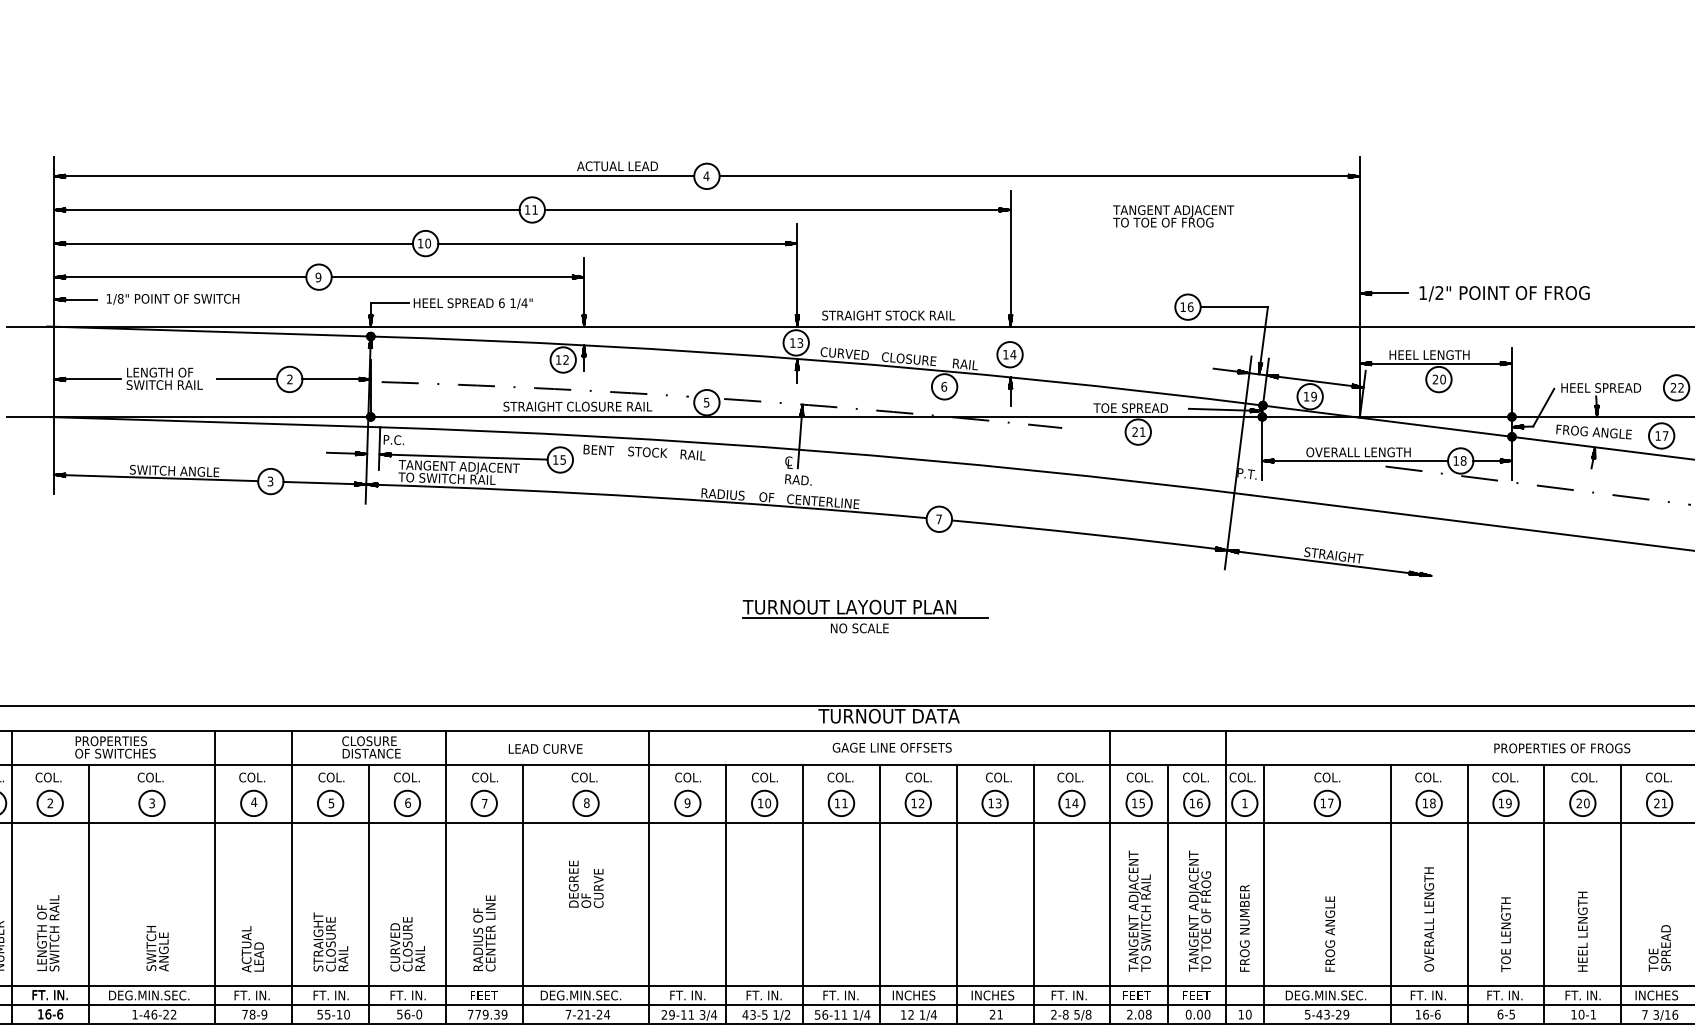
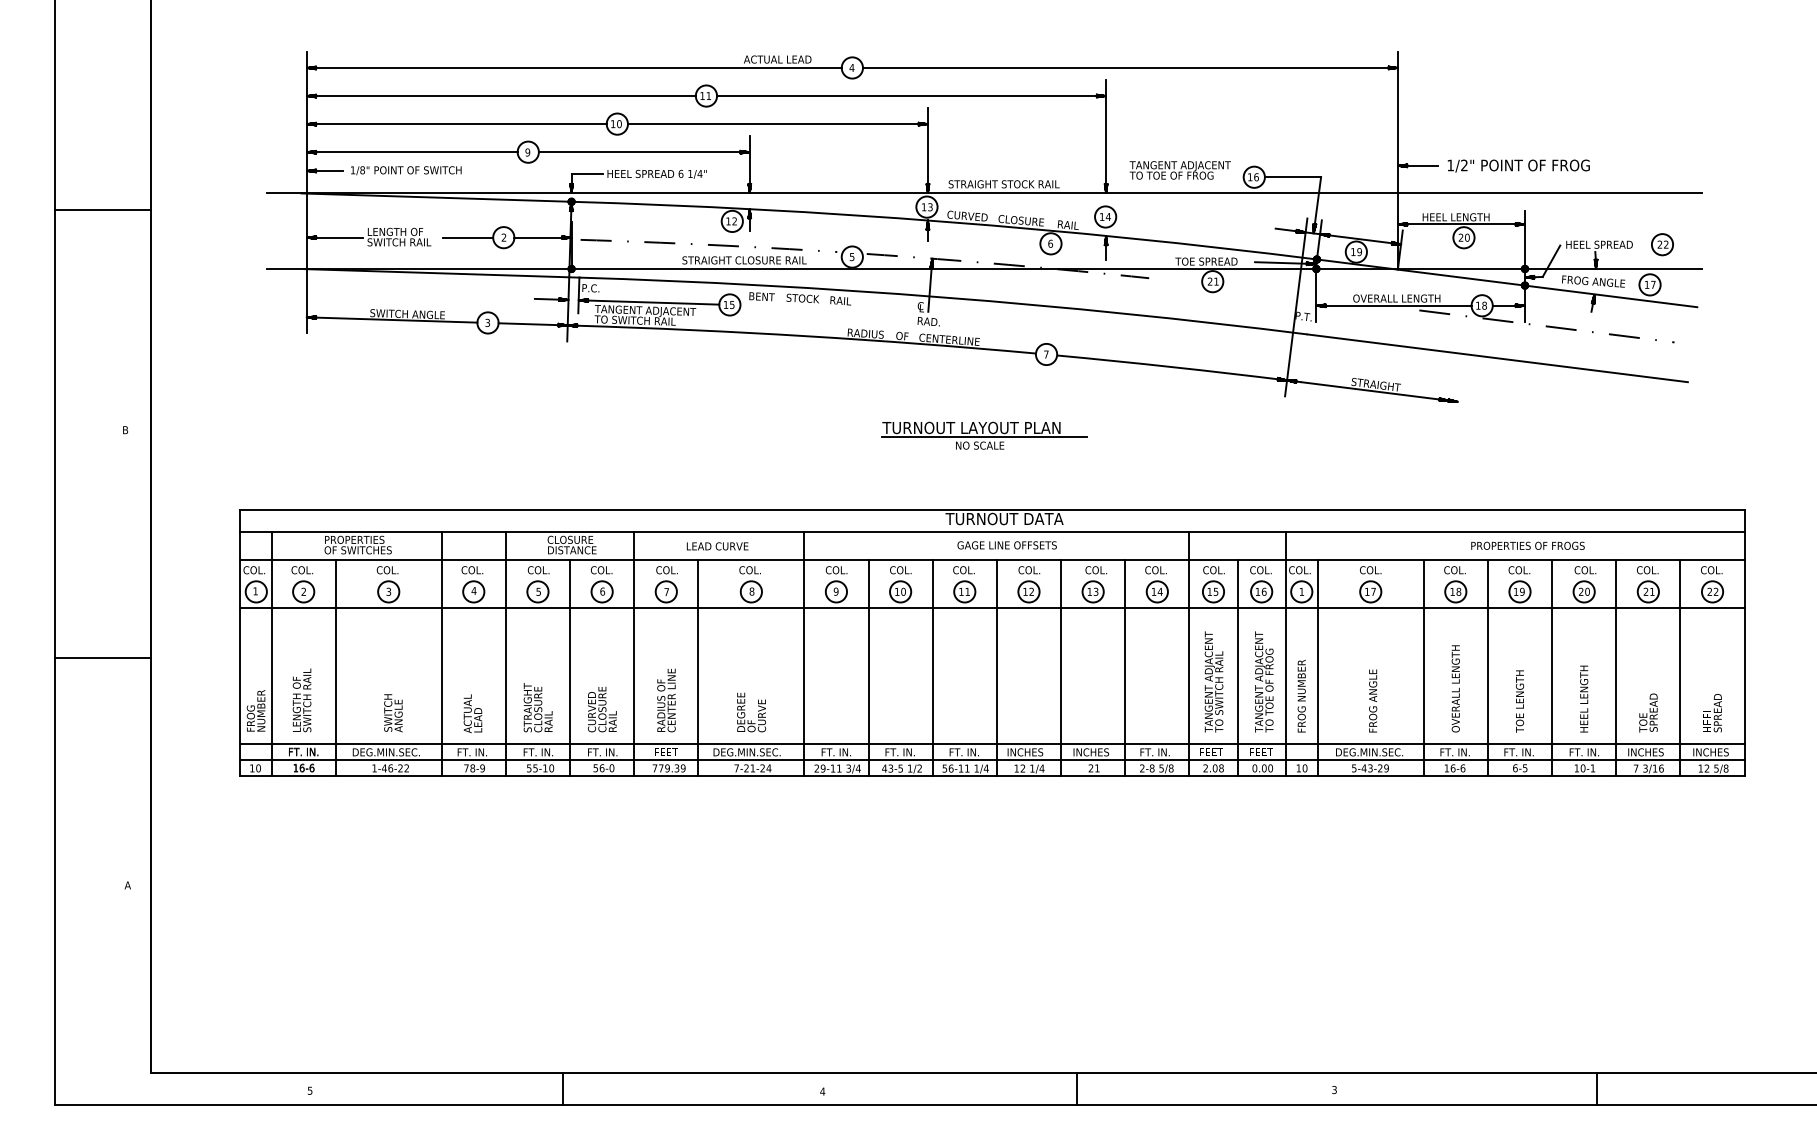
text: (1172, 216) -> (1179, 170), moved
text: (1561, 747) -> (1527, 545), moved
text: (586, 884) -> (751, 712), moved

